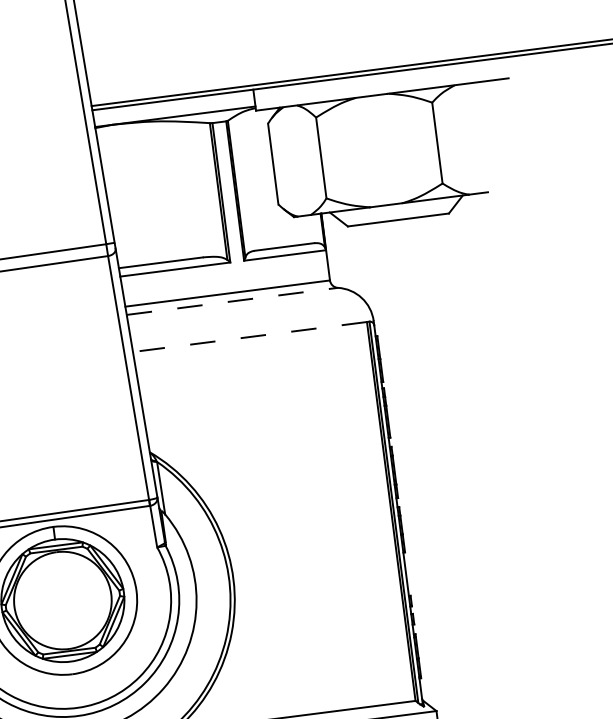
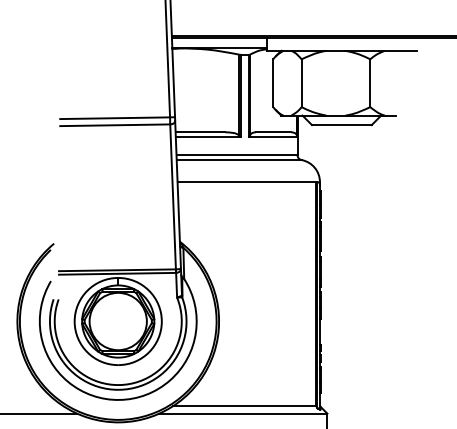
line: (233, 302) -> (239, 160), dashed -> solid
line: (249, 337) -> (246, 182), dashed -> solid

